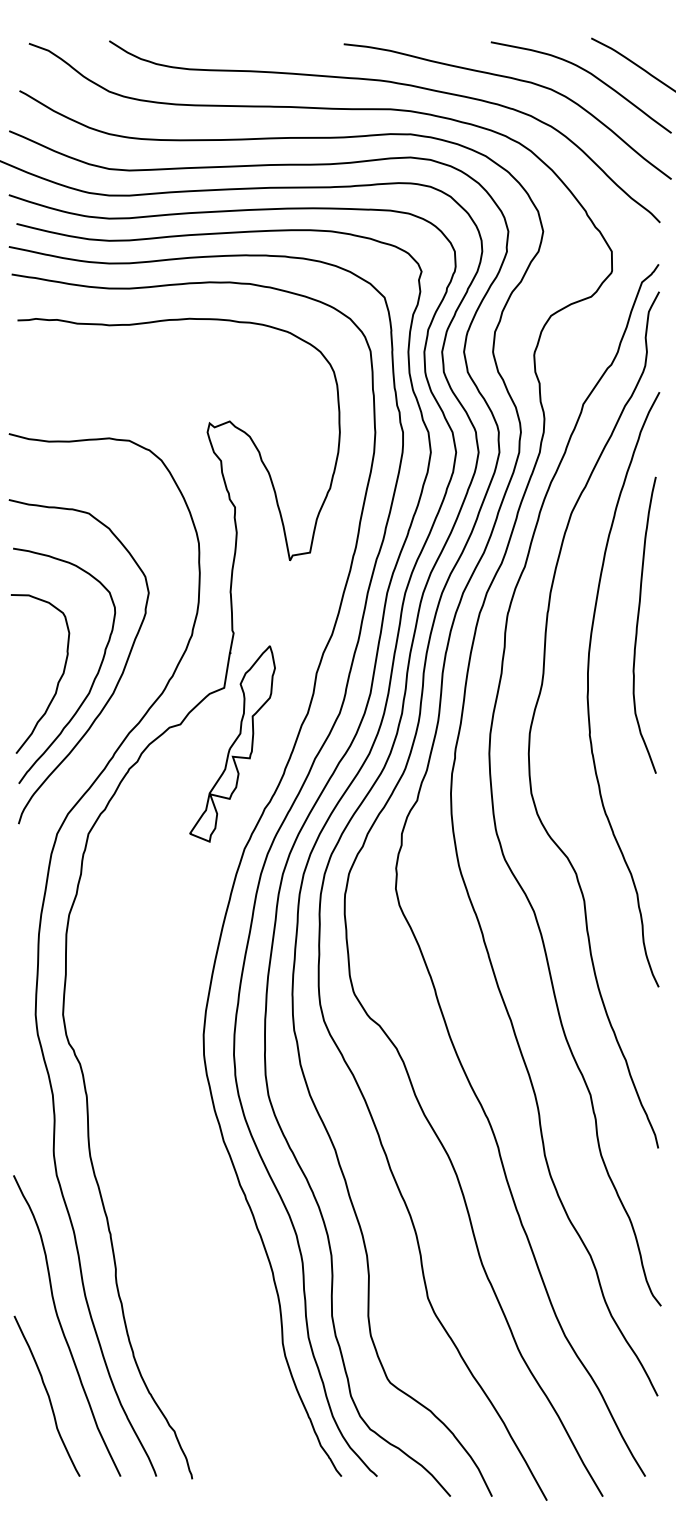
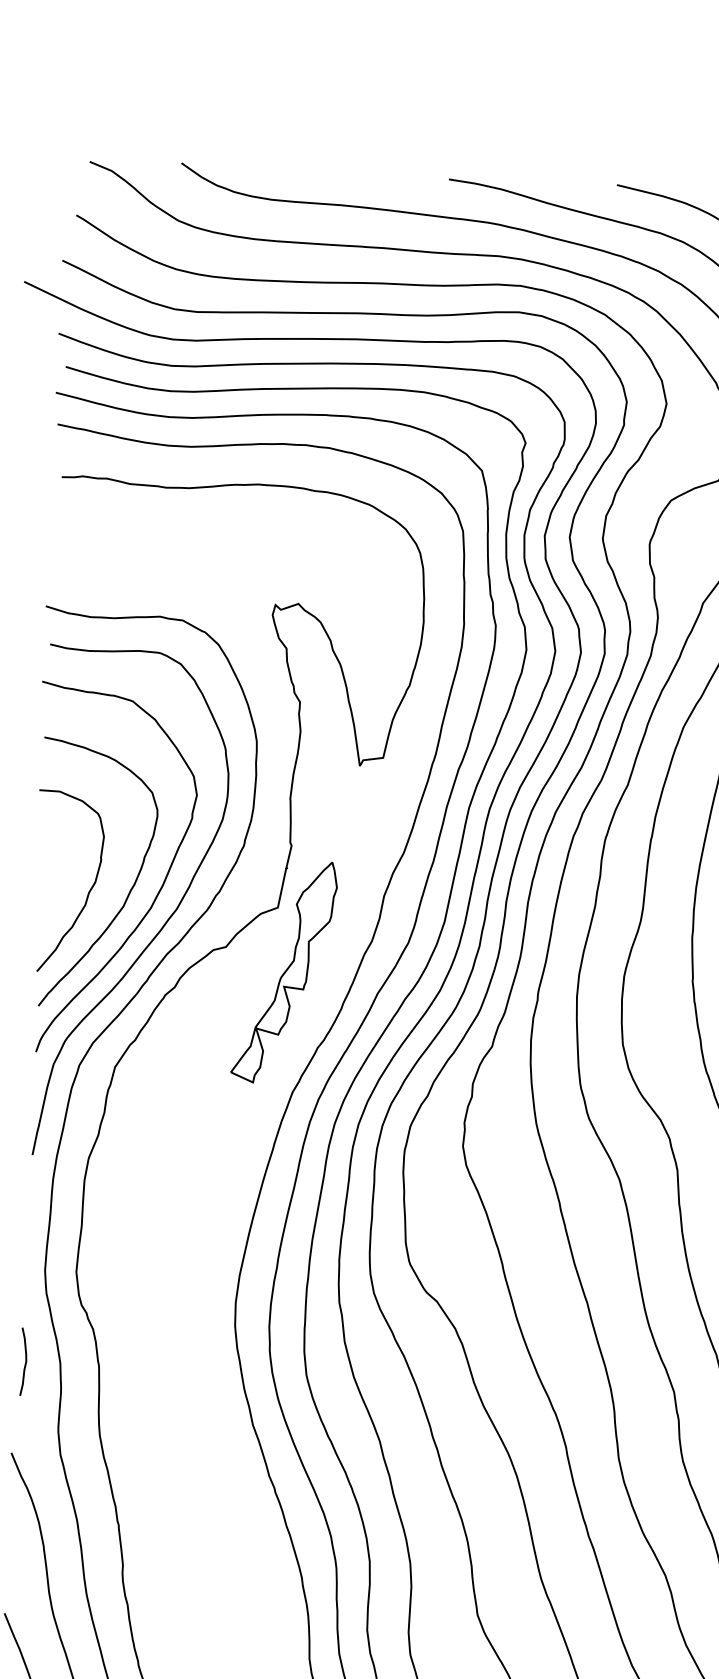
curve: (124, 707) -> (163, 924), added
curve: (21, 1096) -> (24, 1363), added

